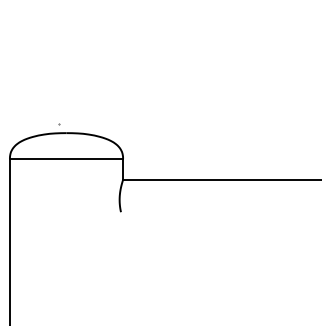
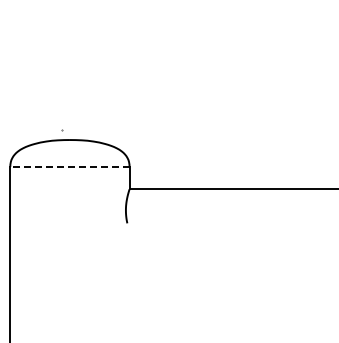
line: (66, 158) -> (69, 166), solid -> dashed

